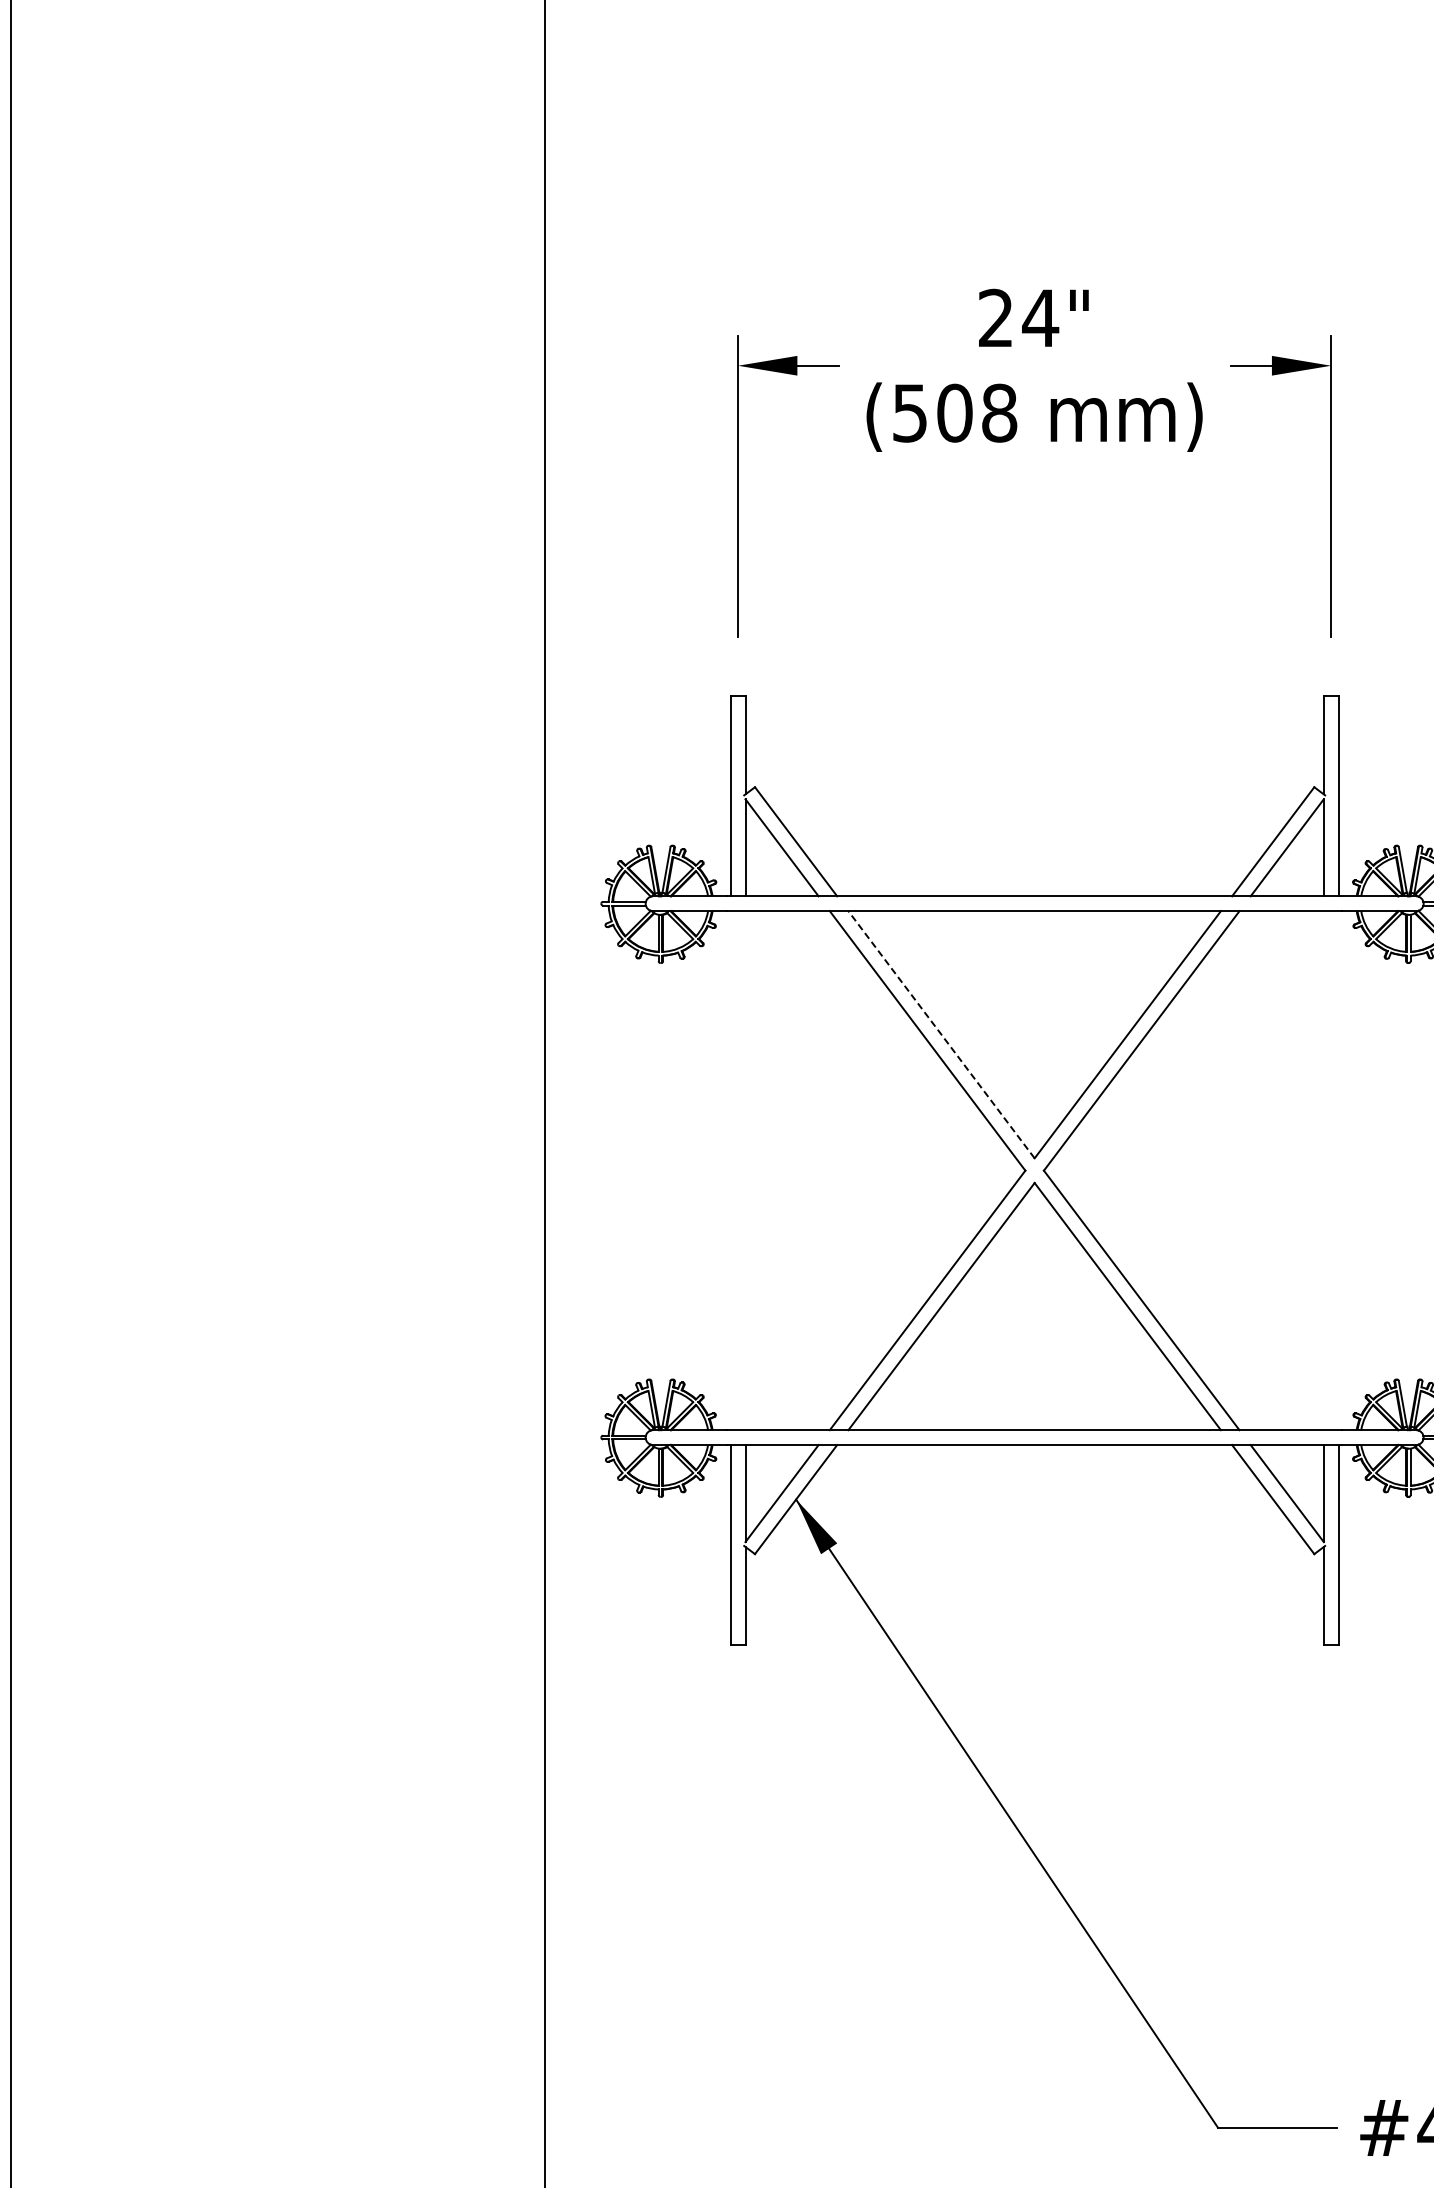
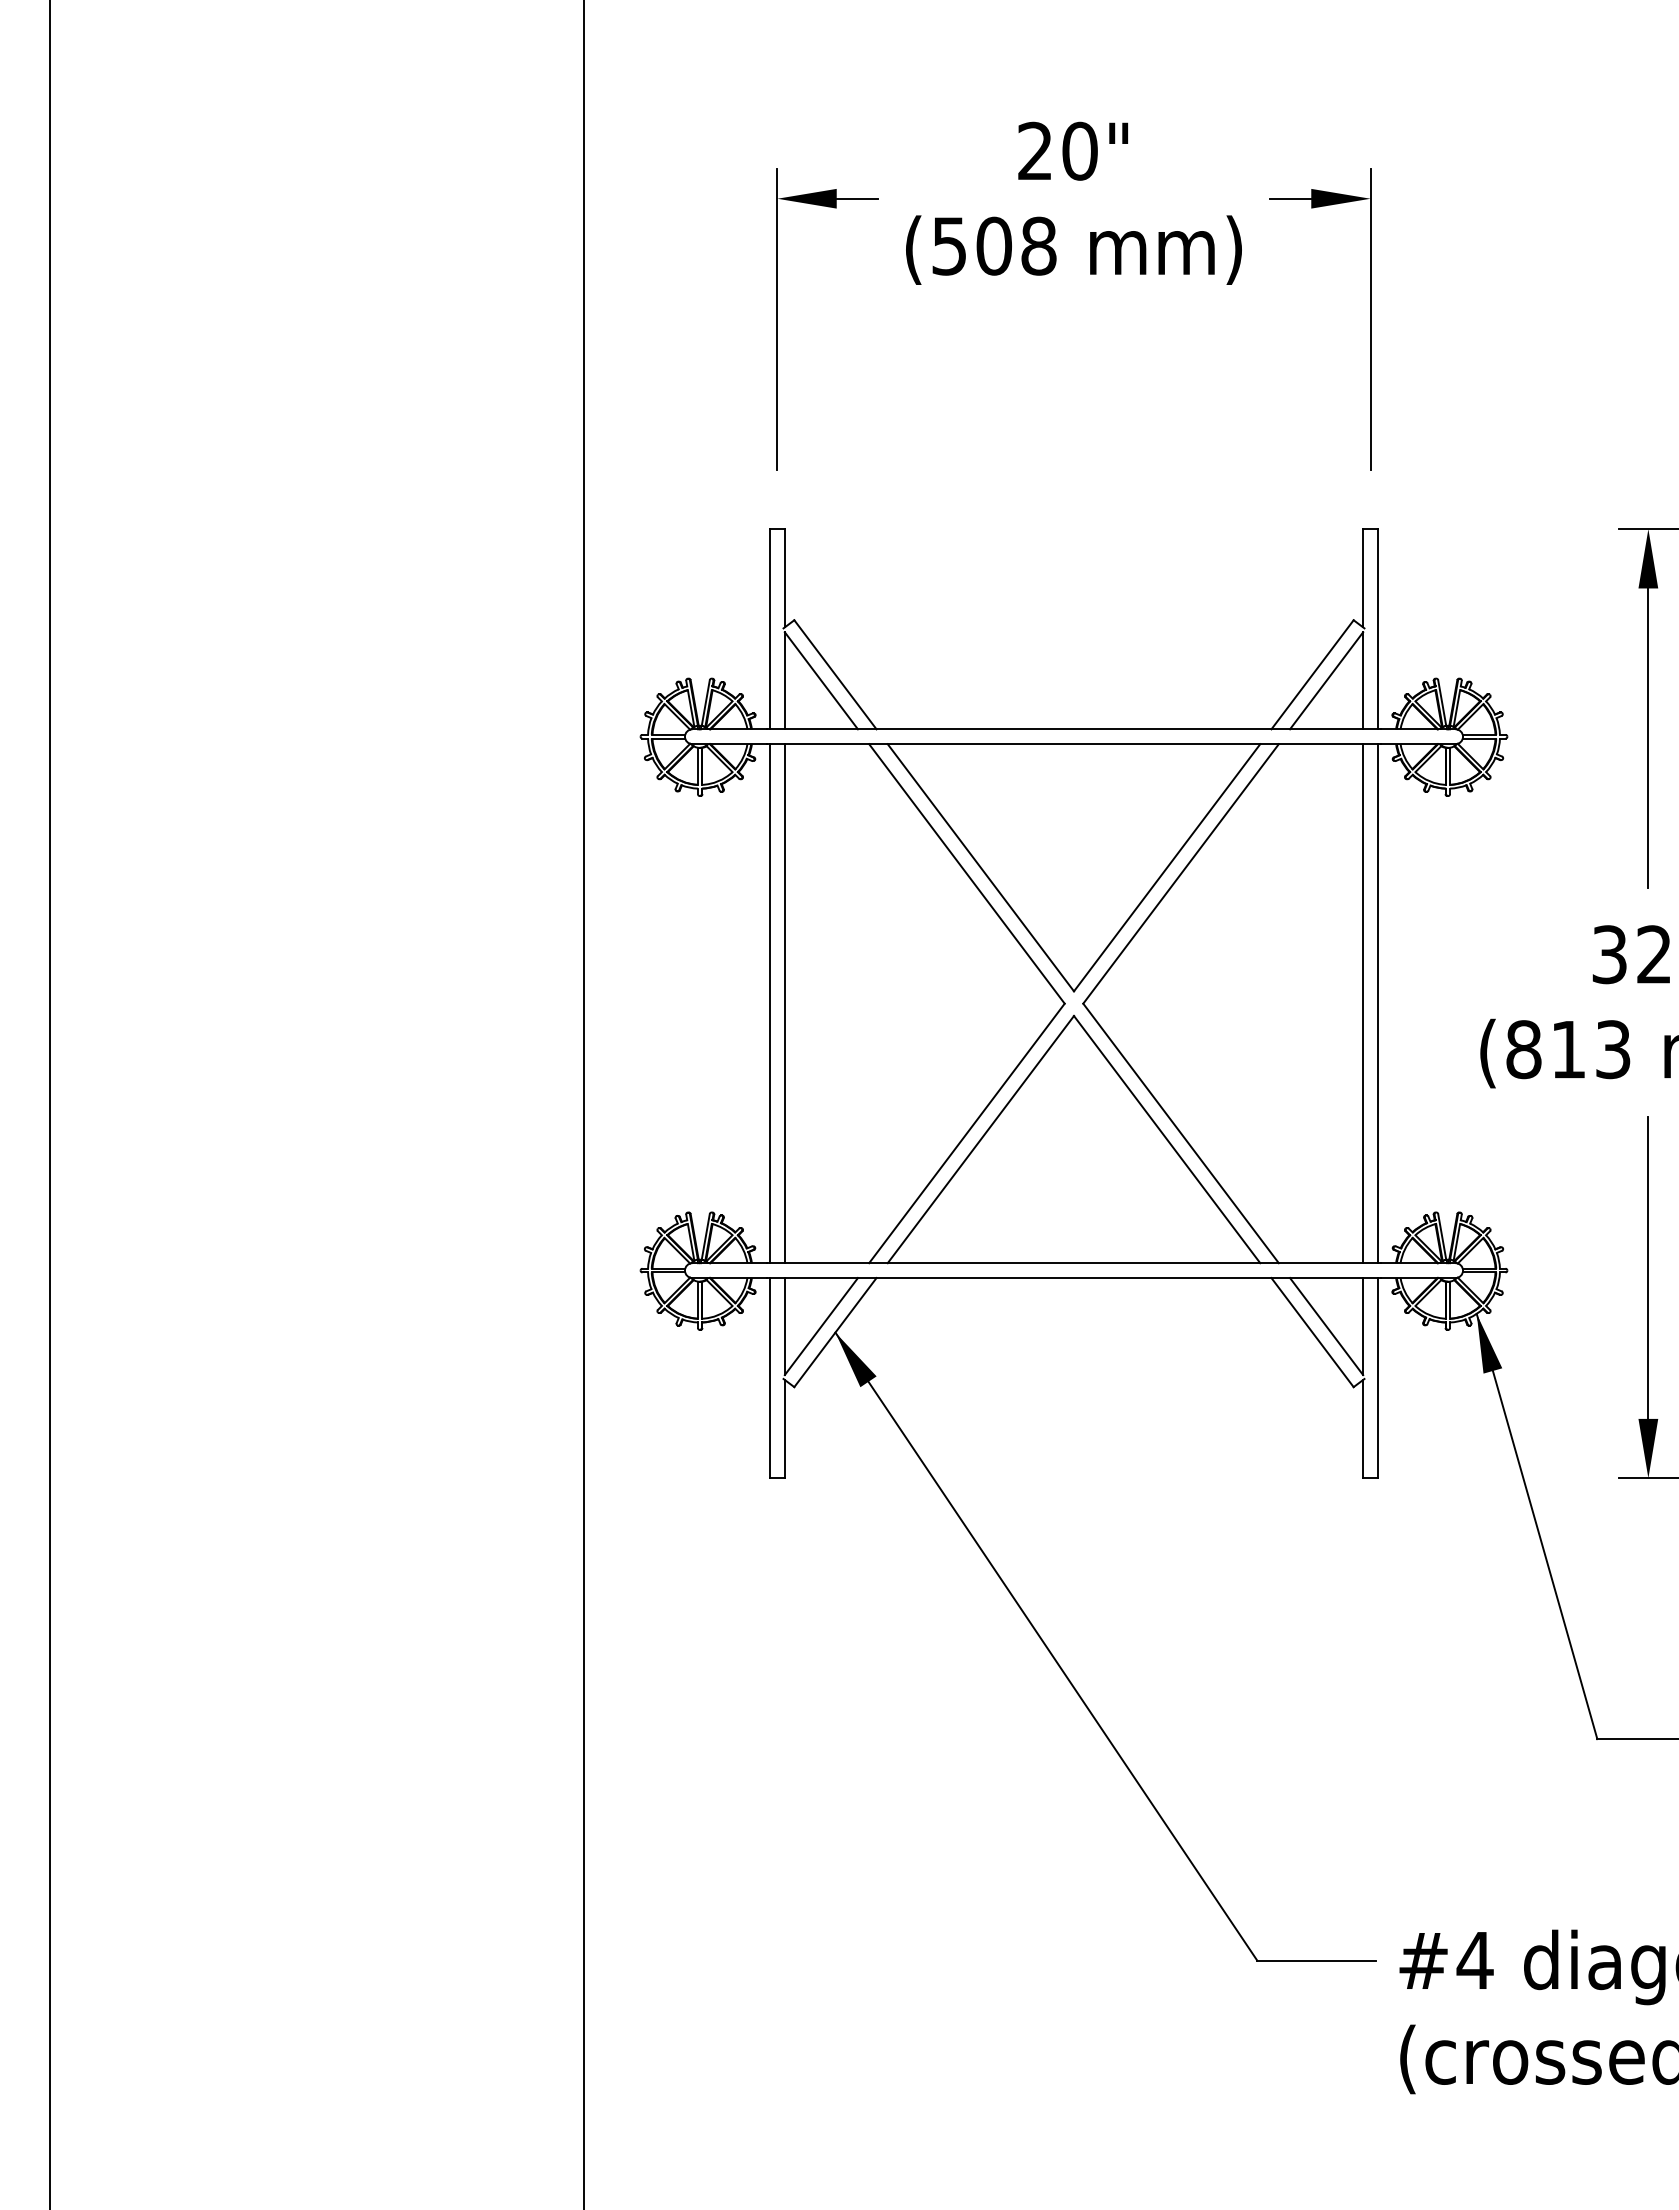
text: (1040, 317) -> (1079, 150), 24" -> 20"
line: (941, 1034) -> (980, 867), dashed -> solid
line: (731, 1170) -> (770, 1003), added
line: (745, 1170) -> (784, 1003), added
line: (1324, 1170) -> (1363, 1003), added
line: (1339, 1170) -> (1378, 1003), added

